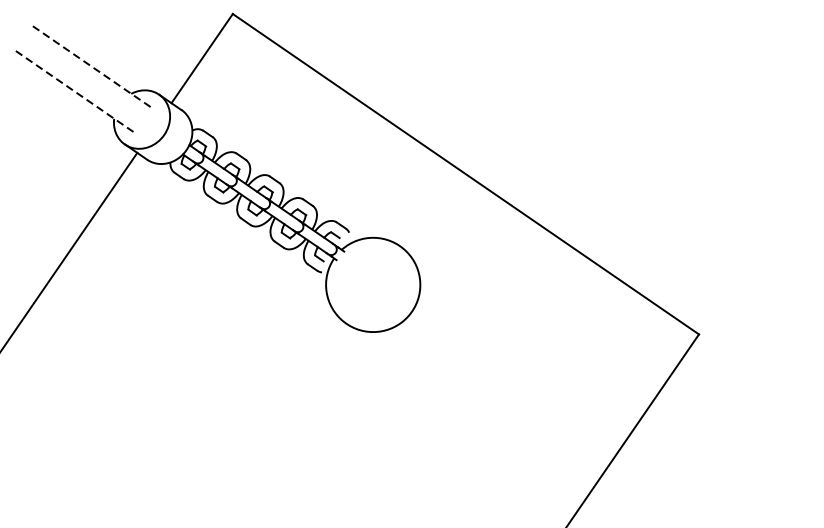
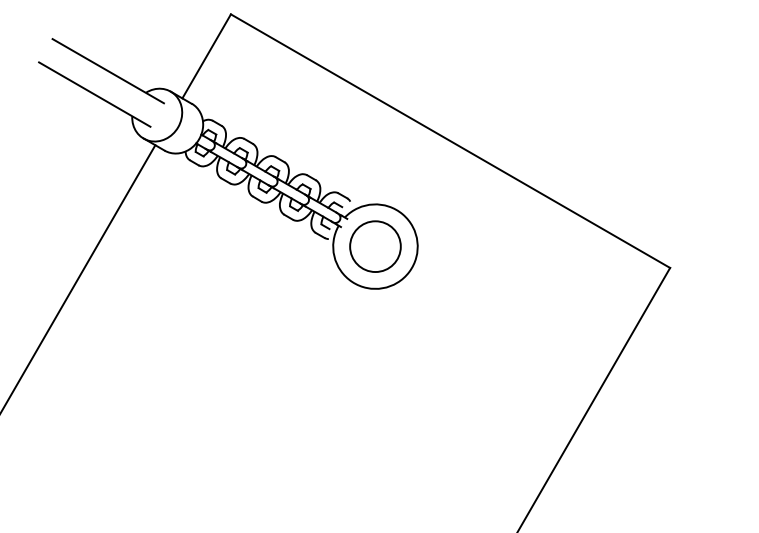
line: (90, 65) -> (107, 70), dashed -> solid
line: (74, 91) -> (94, 94), dashed -> solid
circle: (373, 284) -> (375, 246), added

